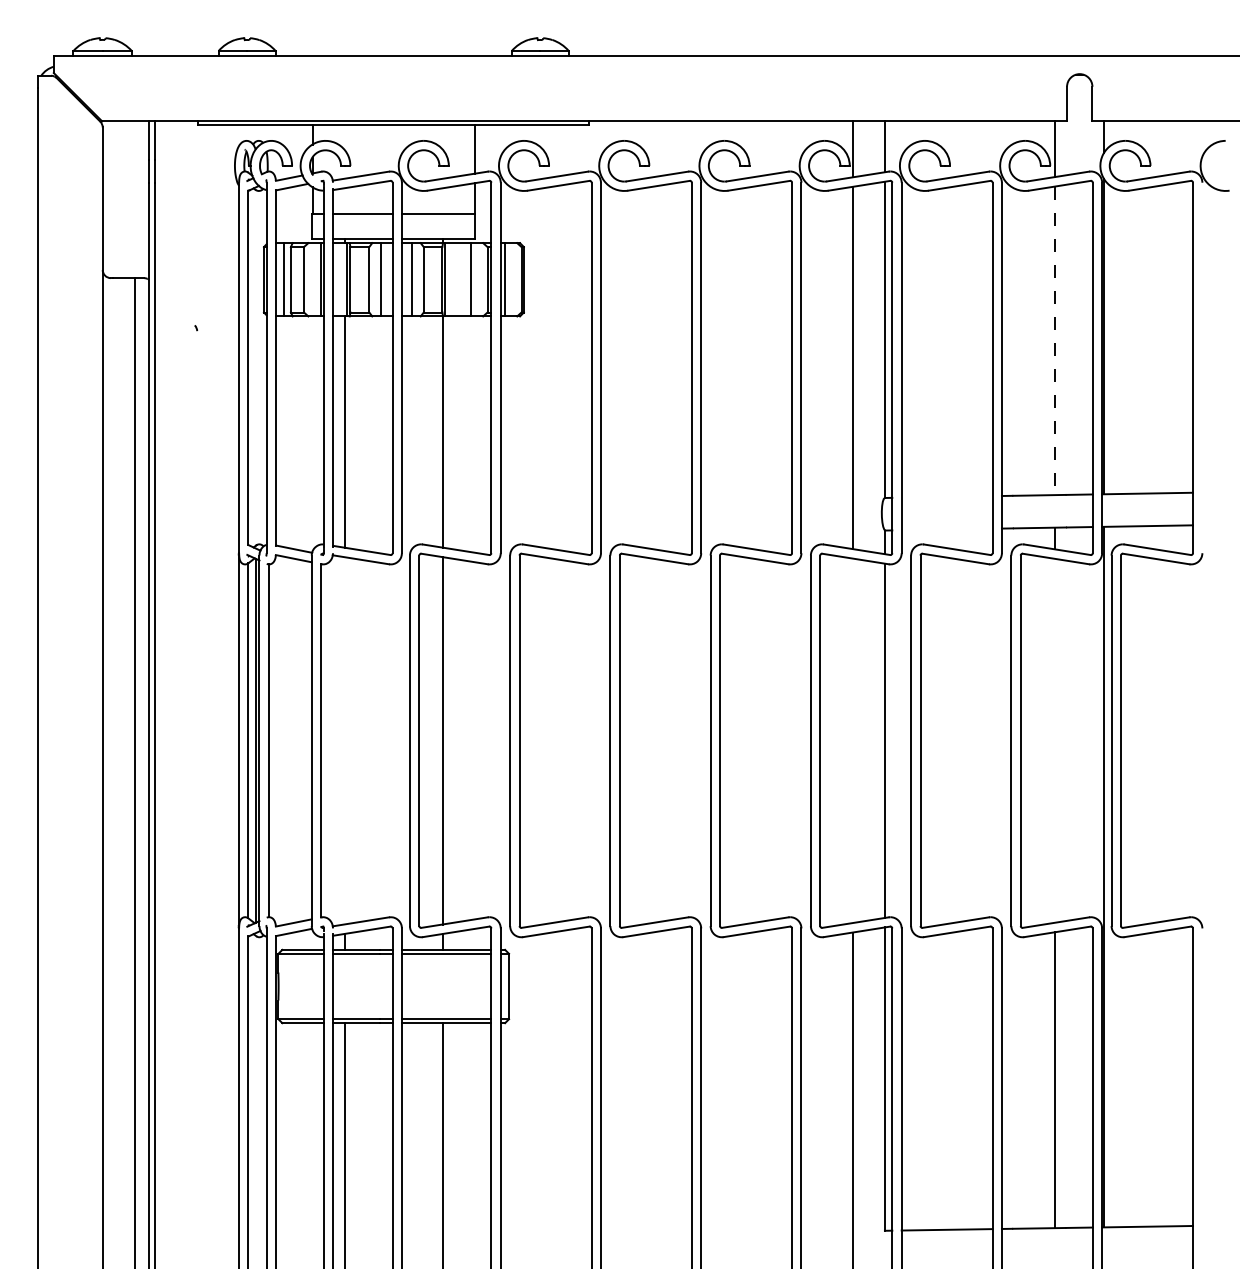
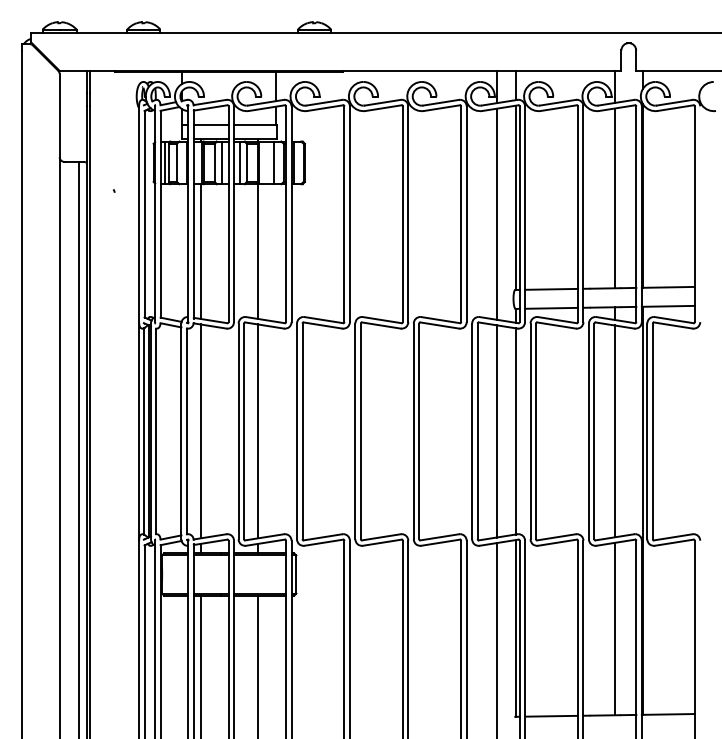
line: (1055, 340) -> (614, 198), dashed -> solid
line: (947, 495) -> (551, 288), added
line: (947, 528) -> (551, 307), added
line: (344, 740) -> (200, 431), added
line: (852, 740) -> (496, 431), added
line: (1055, 740) -> (614, 431), added

